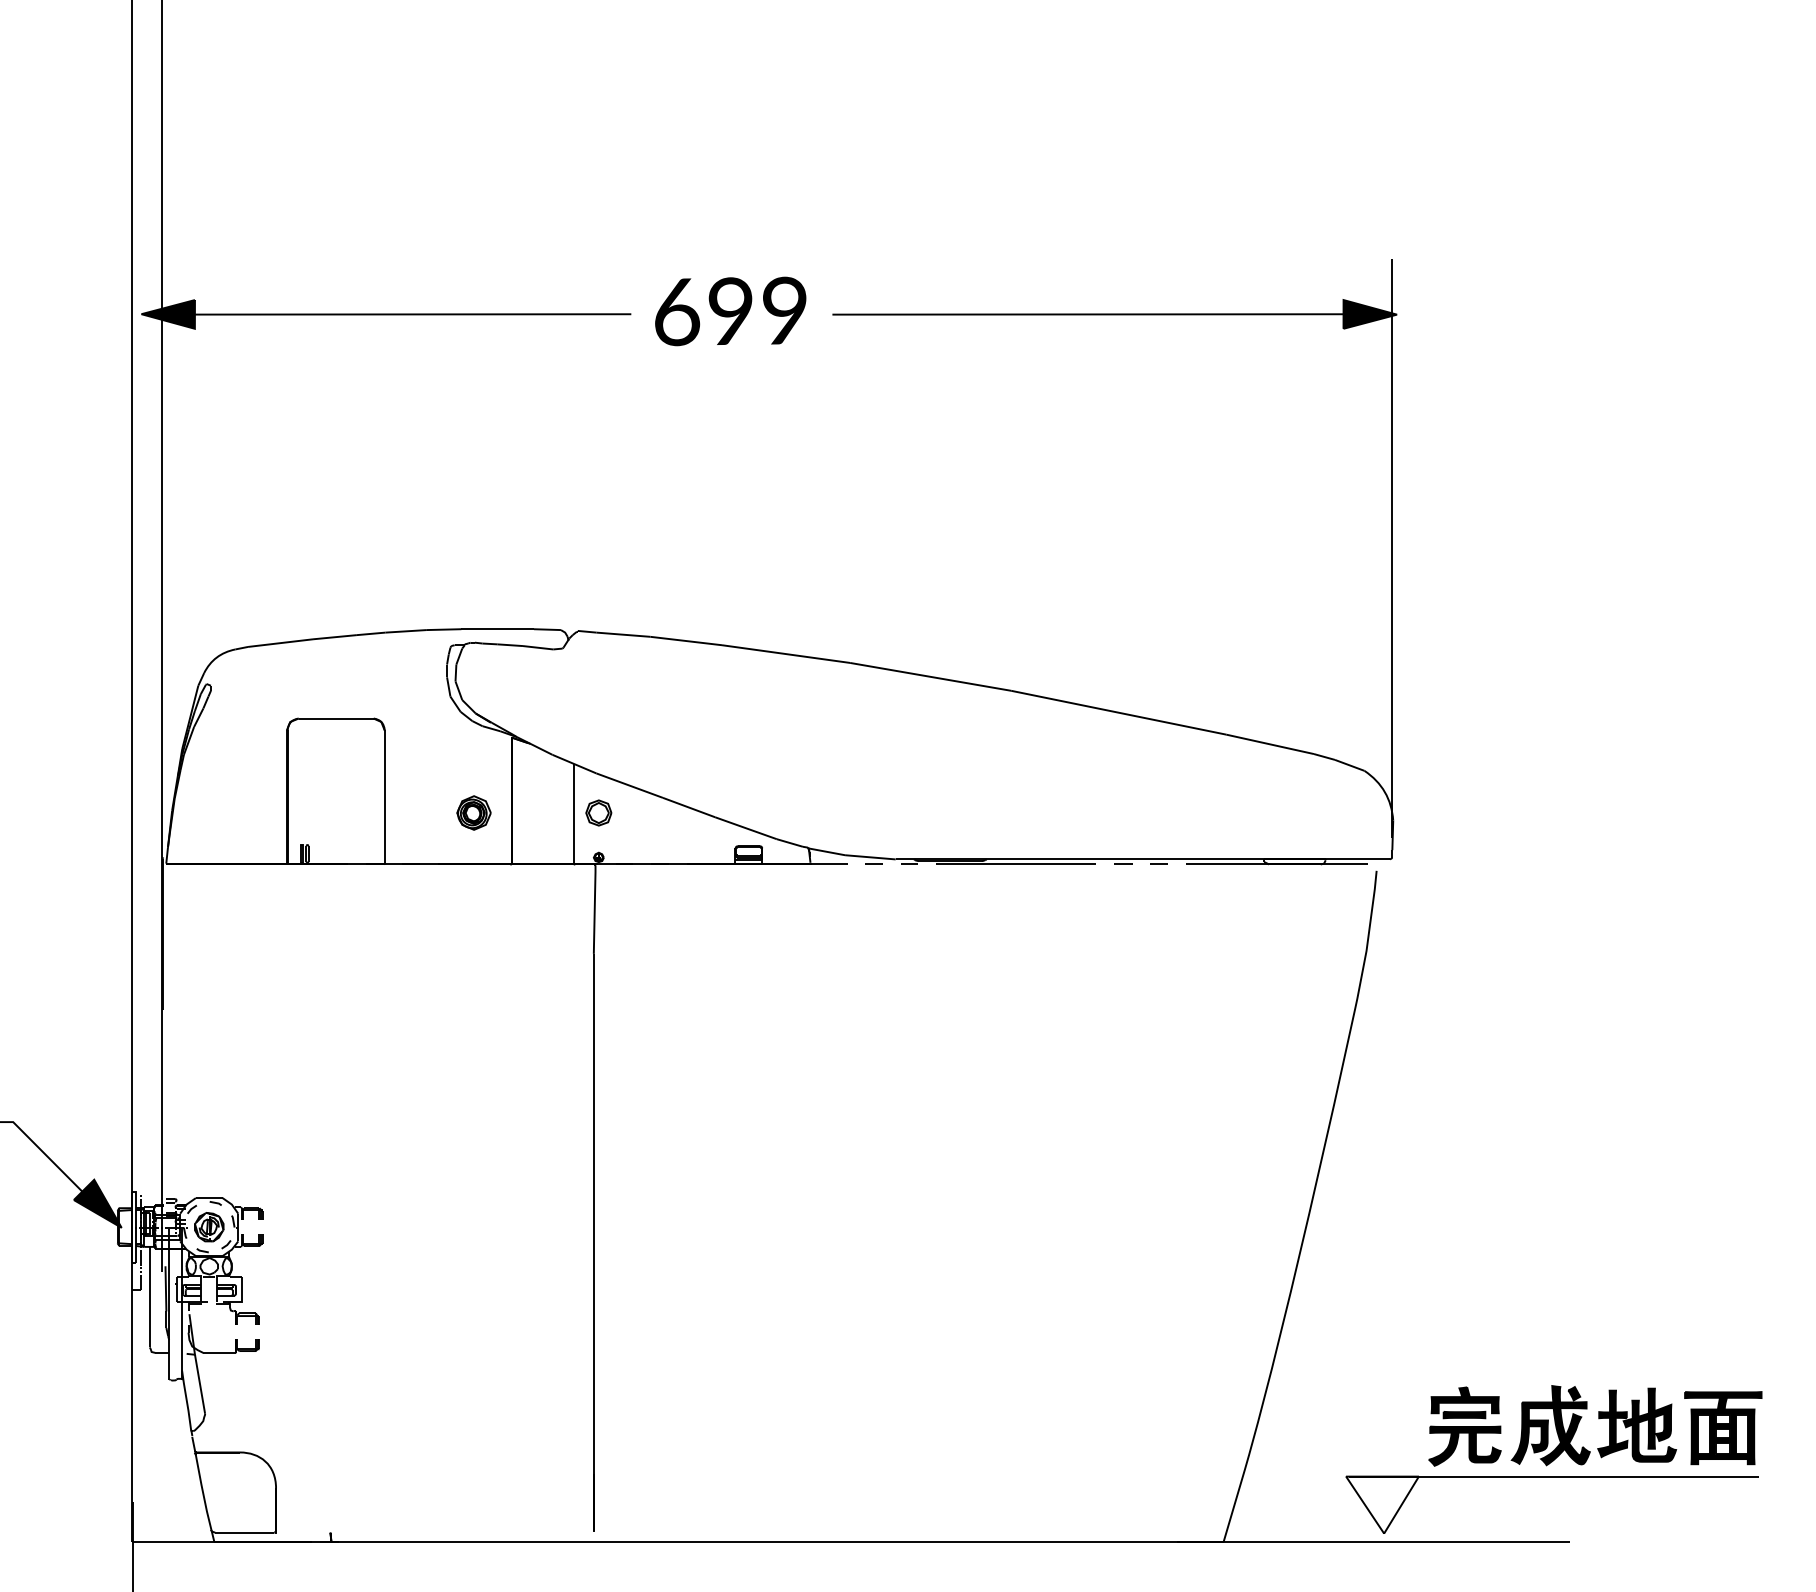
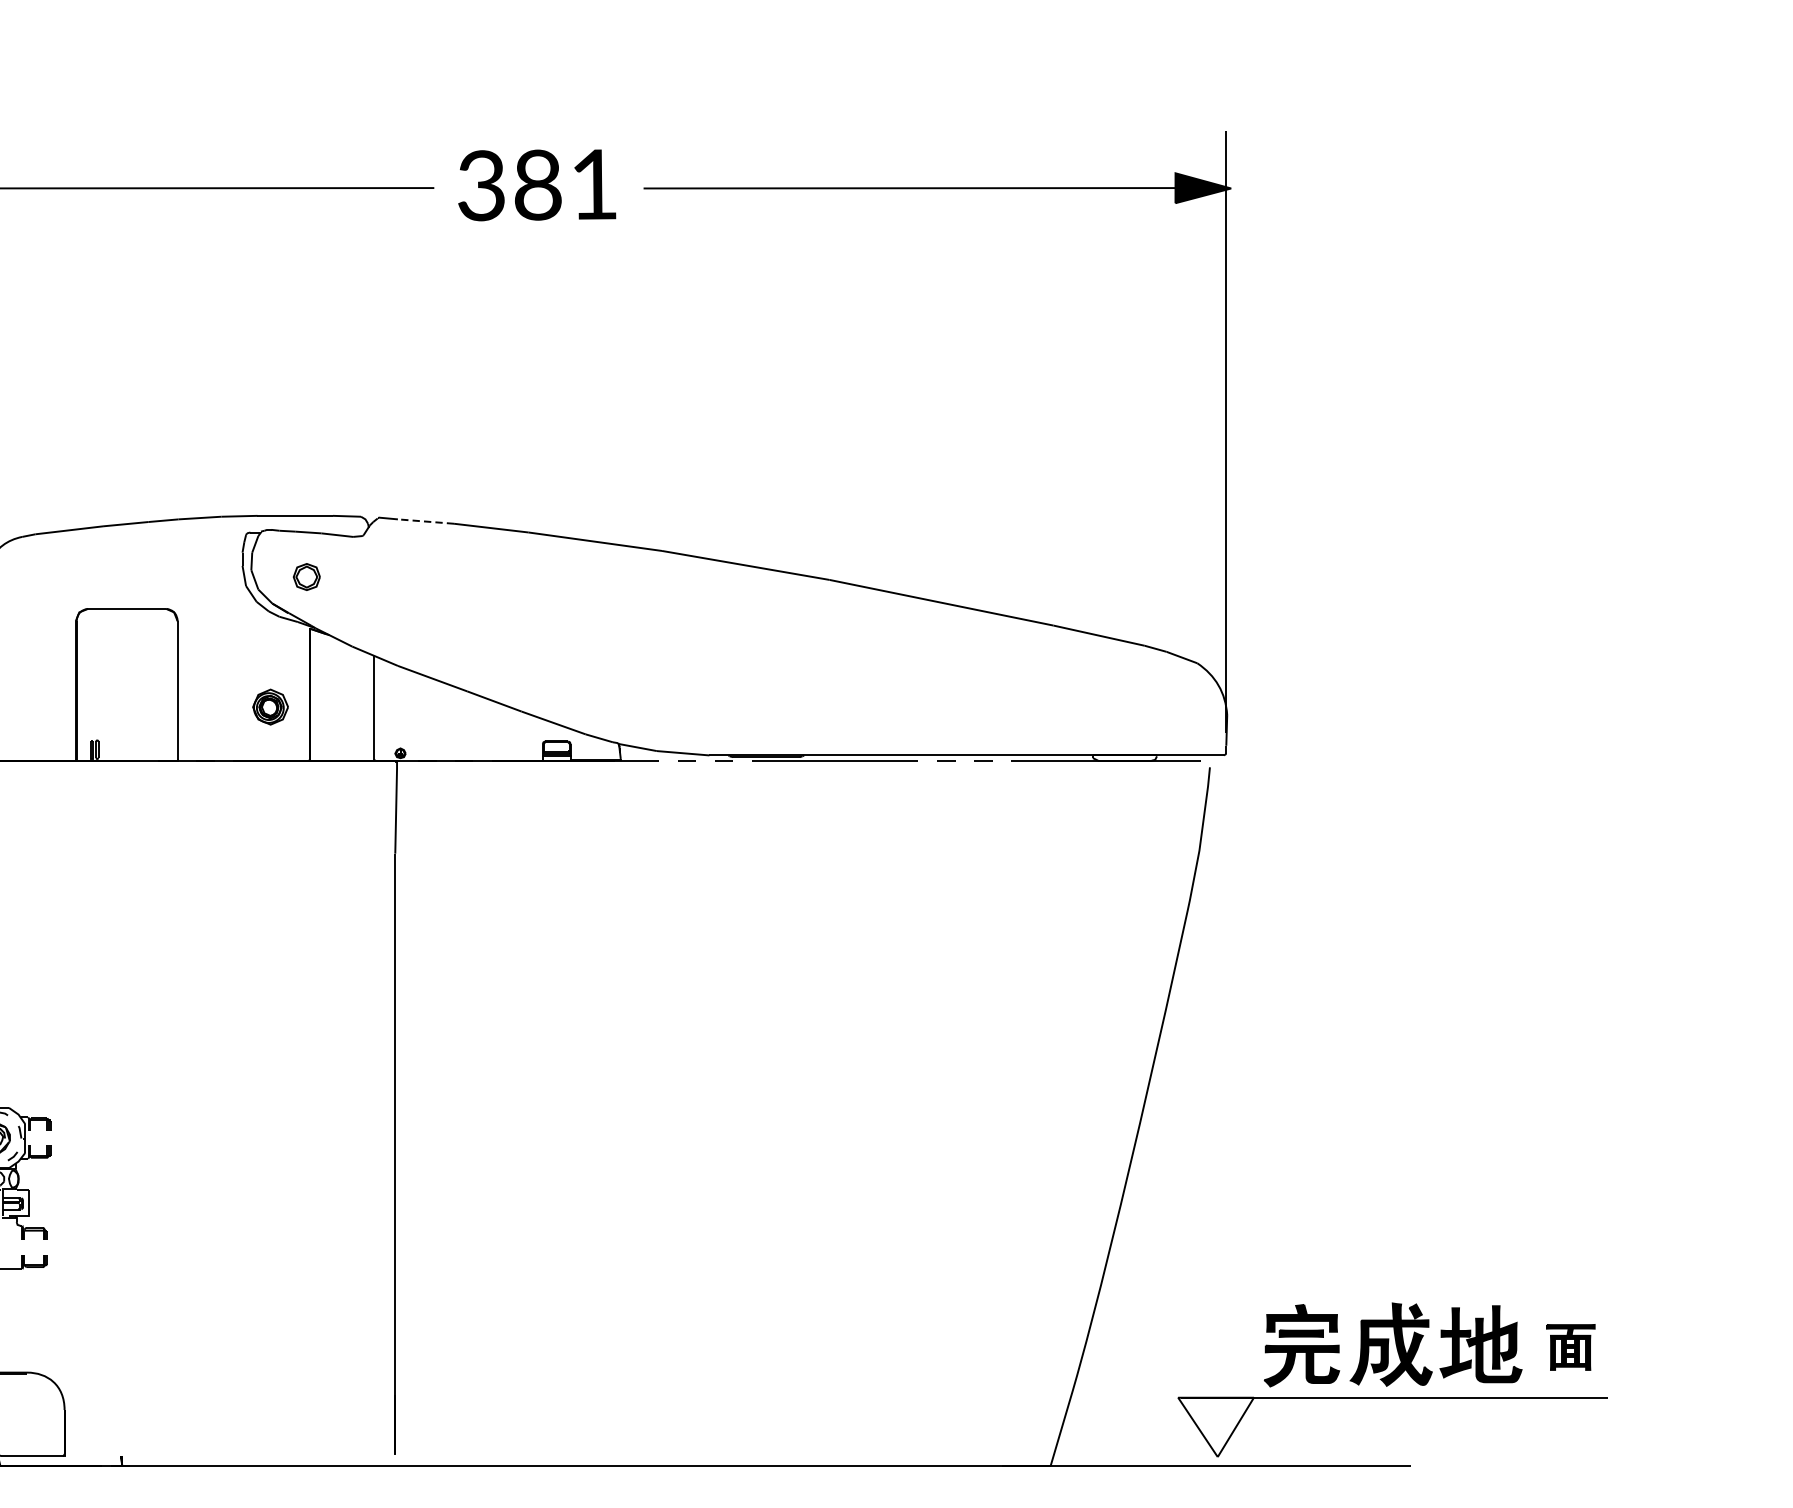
text: (730, 311) -> (537, 185), 699 -> 381
line: (622, 634) -> (425, 521), solid -> dashed
part: (598, 812) -> (306, 576), moved
part: (1723, 1428) -> (1570, 1347), size x0.6

